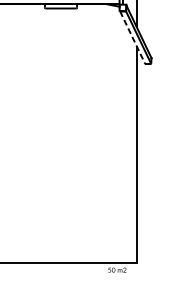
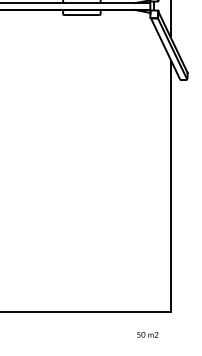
line: (132, 38) -> (165, 49), dashed -> solid
text: (117, 269) -> (147, 334), moved

